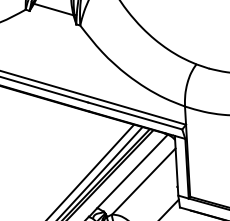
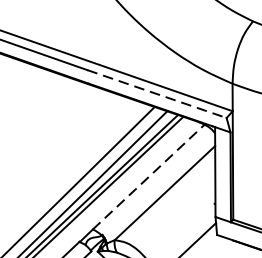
line: (135, 115) -> (157, 93), solid -> dashed
line: (132, 171) -> (148, 177), solid -> dashed

